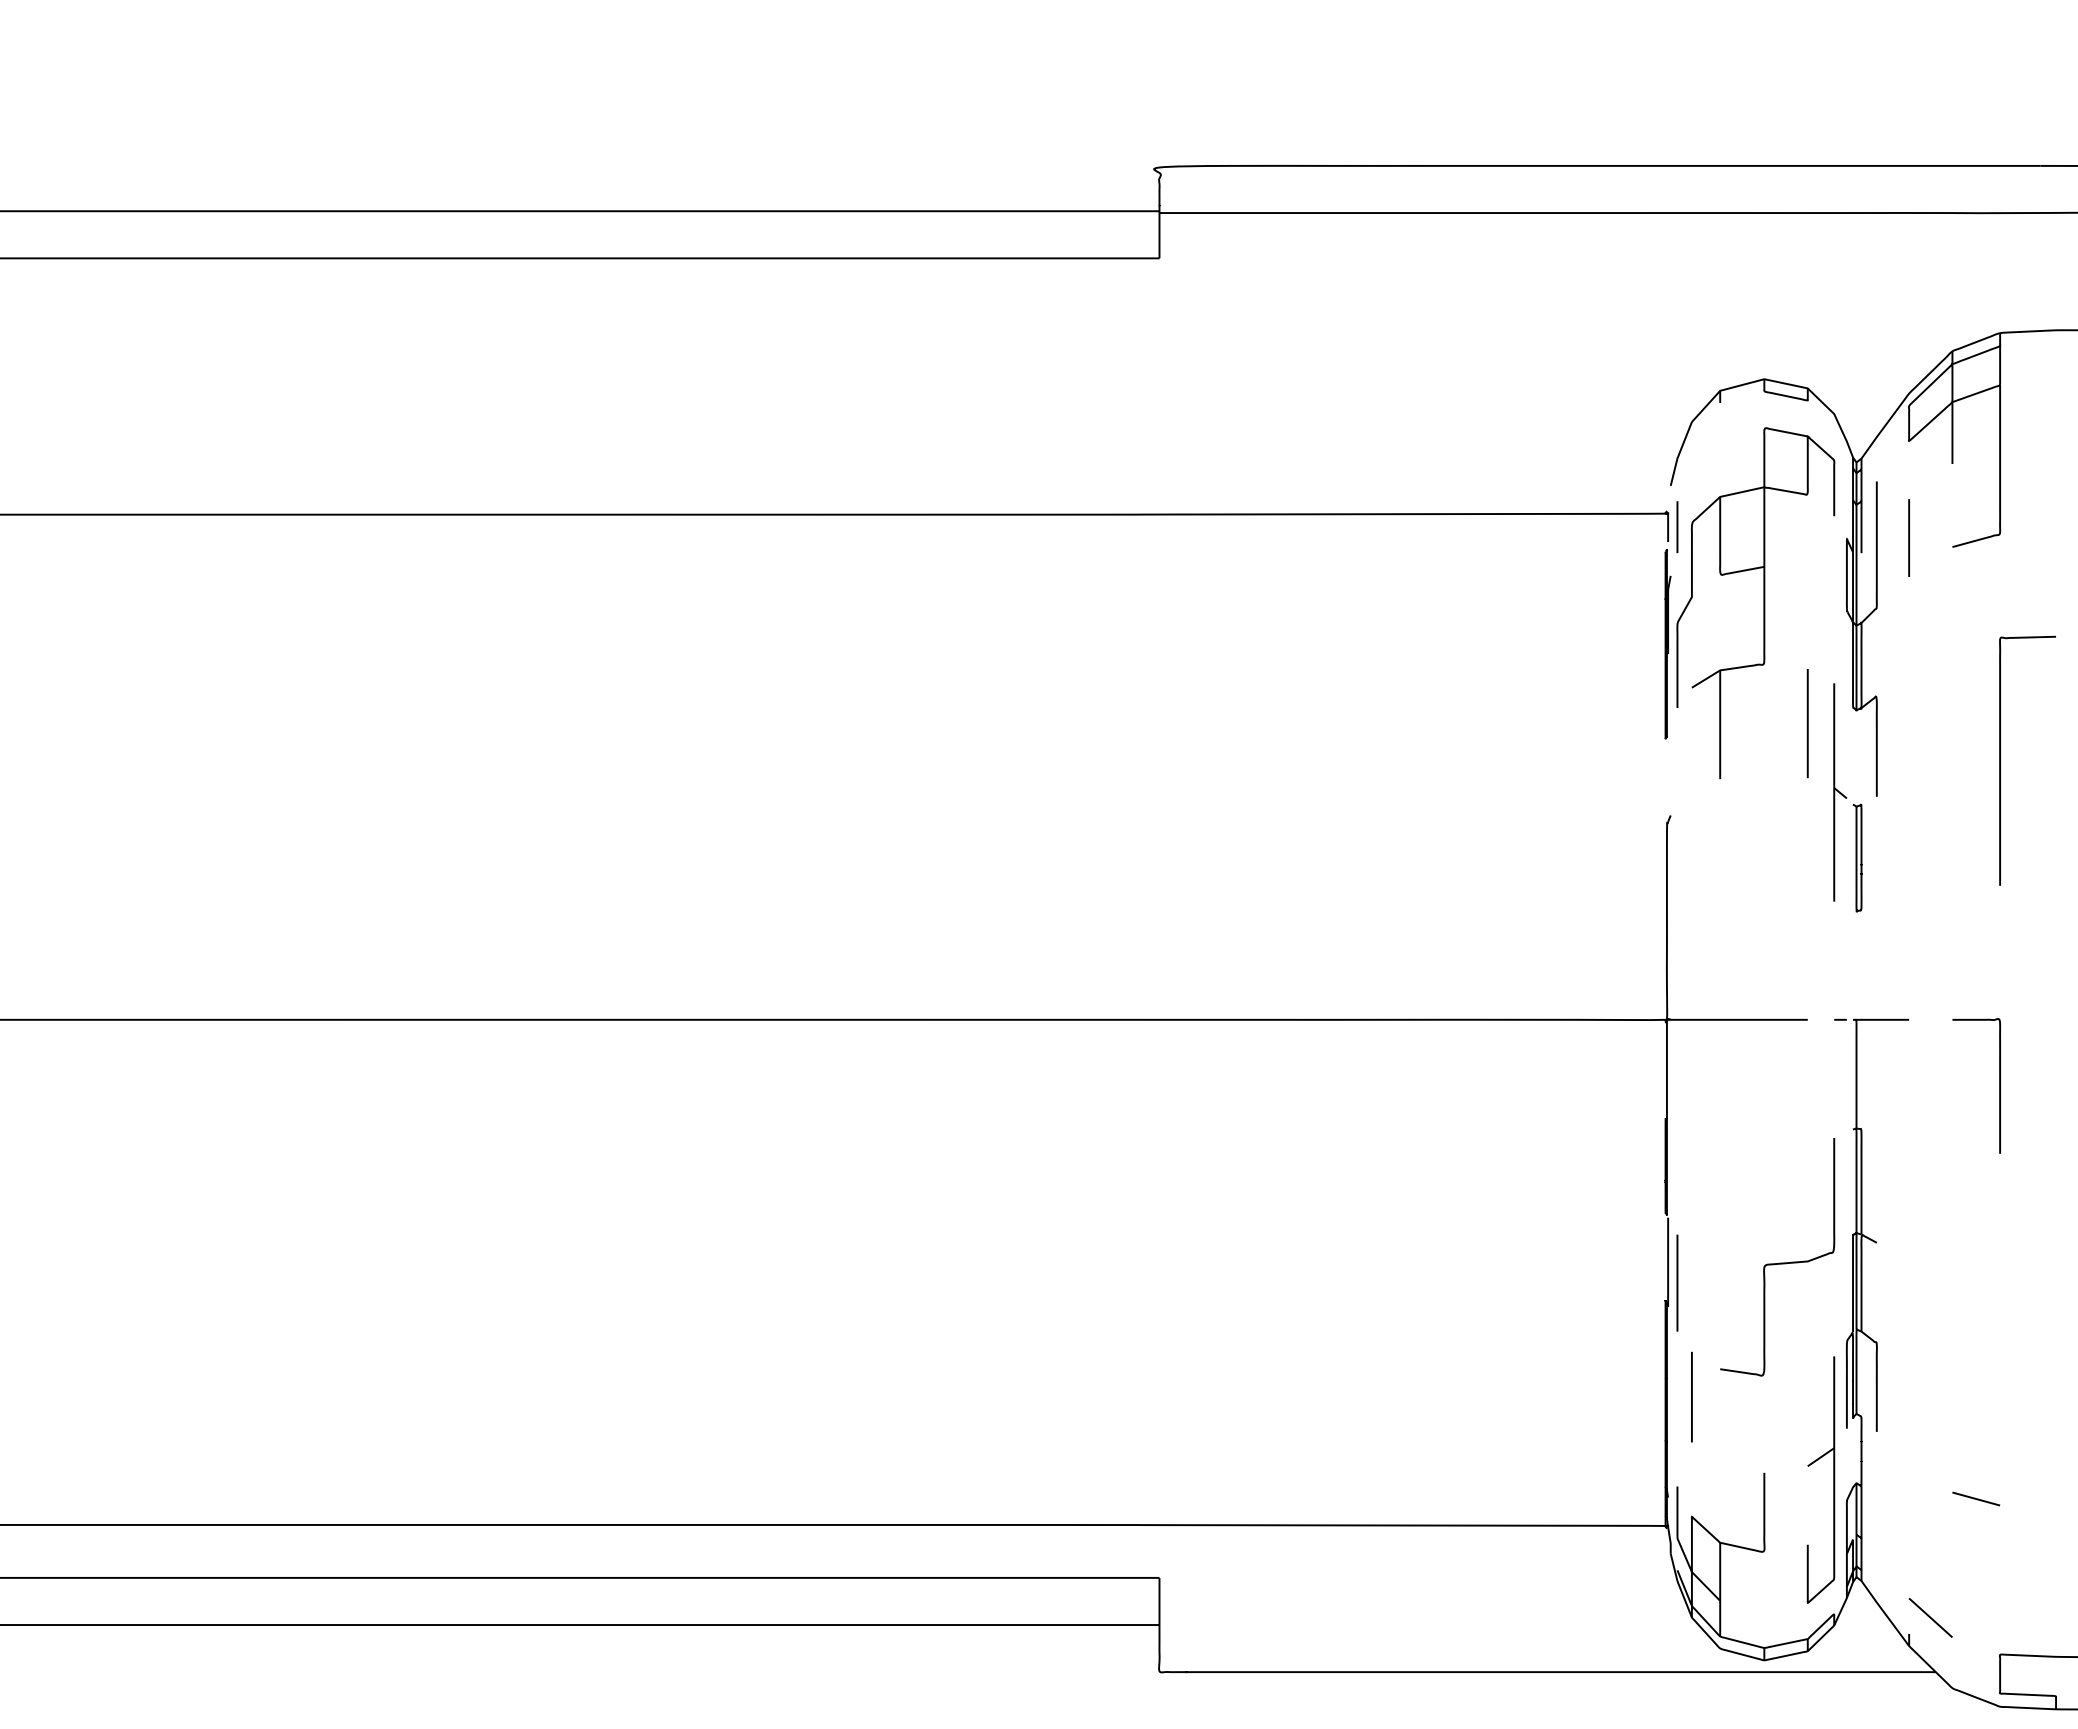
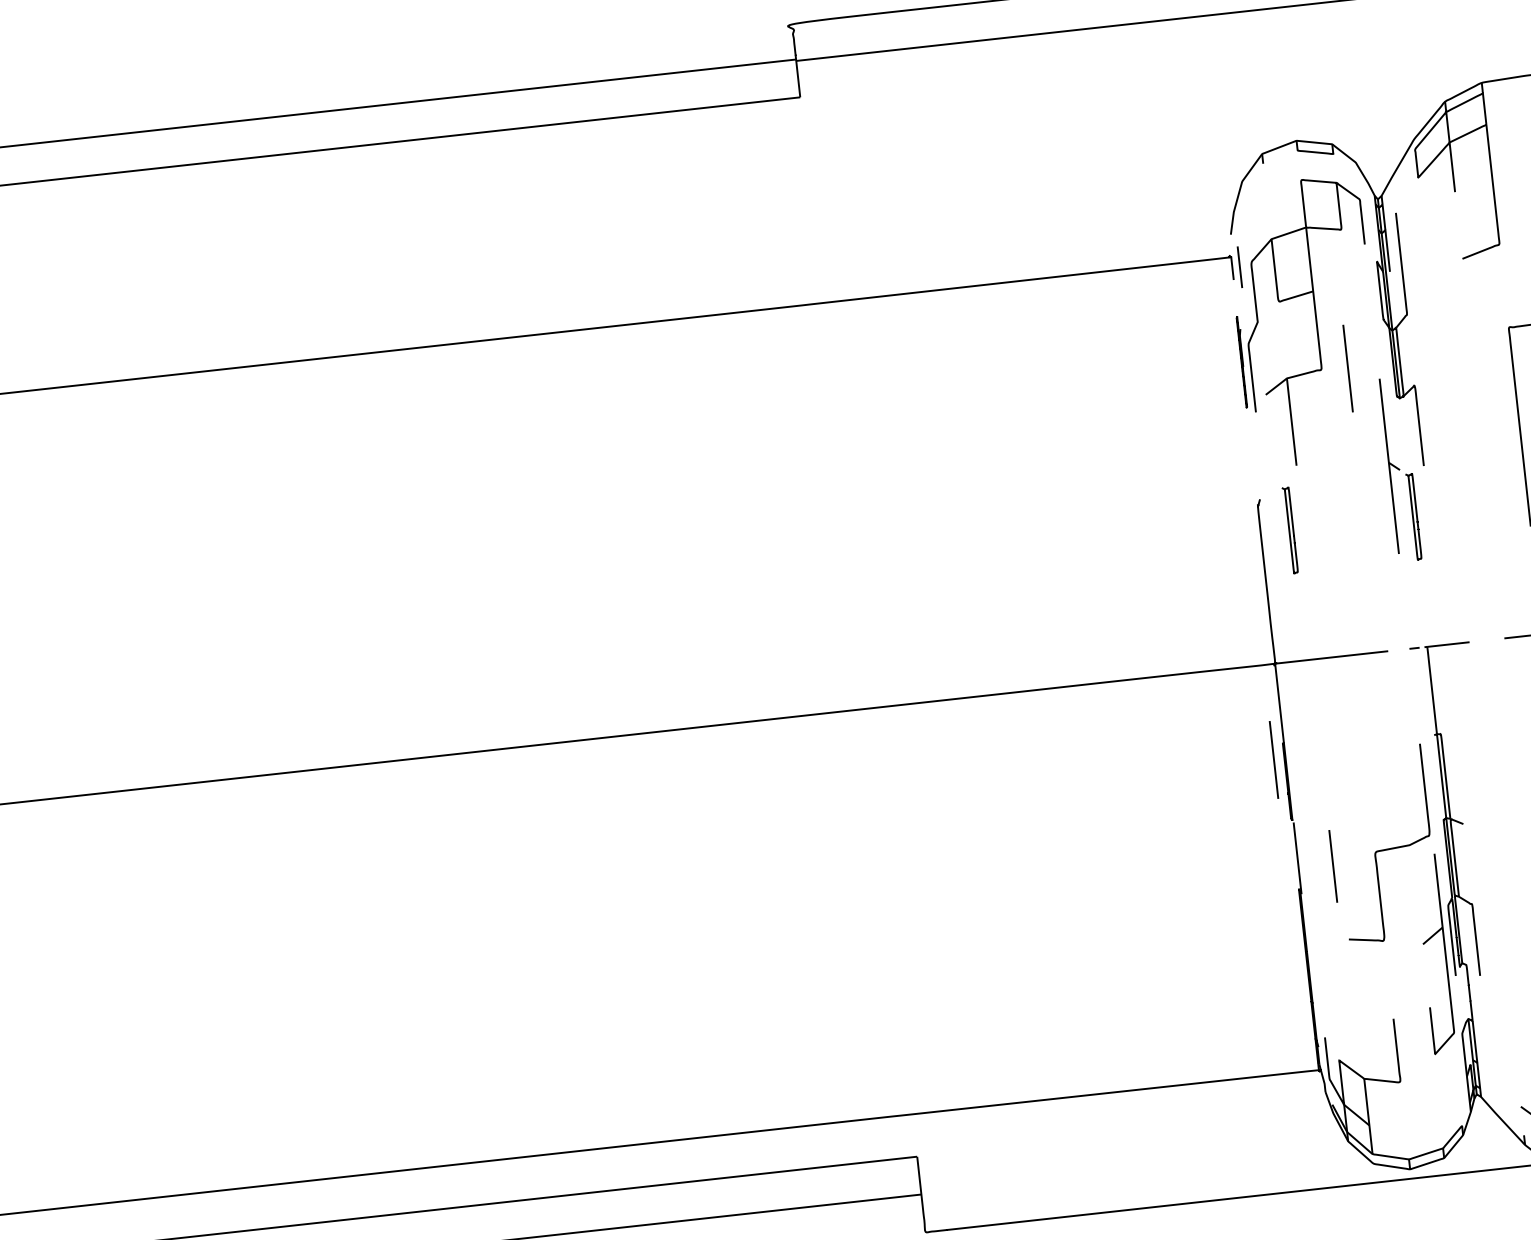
line: (1908, 537) -> (1426, 255), removed
part: (1667, 644) -> (1242, 362), size x0.6
line: (1807, 723) -> (1347, 368), moved
curve: (1703, 857) -> (1290, 530), added
line: (1677, 1282) -> (1273, 759), moved
line: (1691, 1396) -> (1332, 865), moved
part: (1833, 1479) -> (1444, 952), moved

